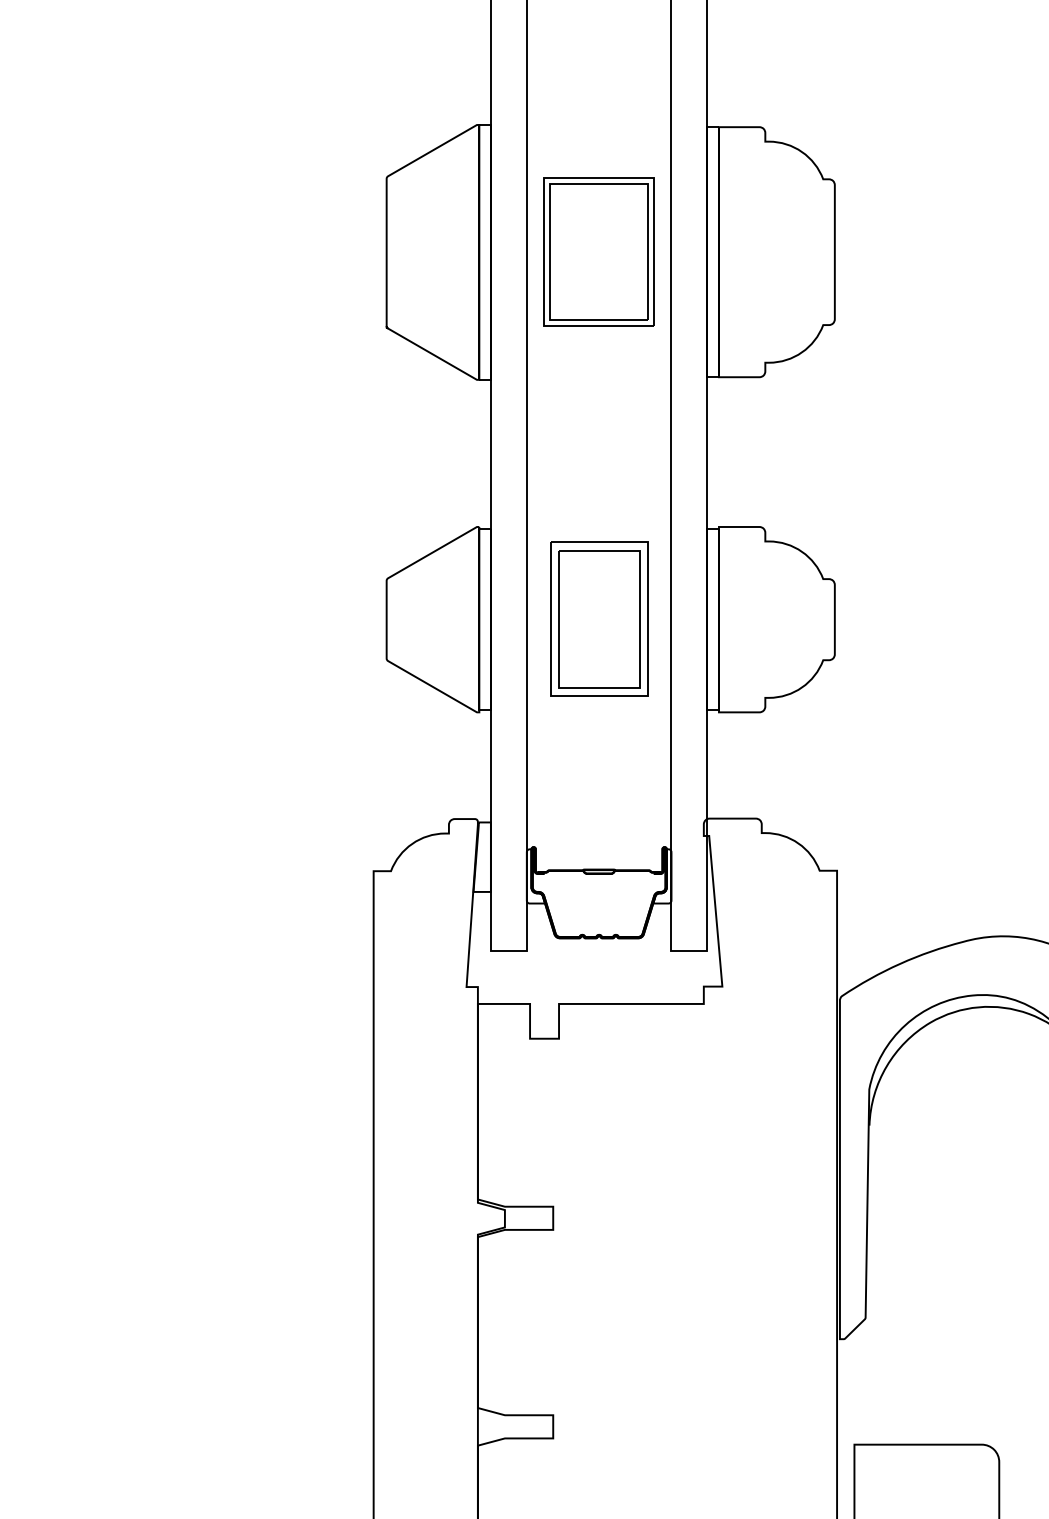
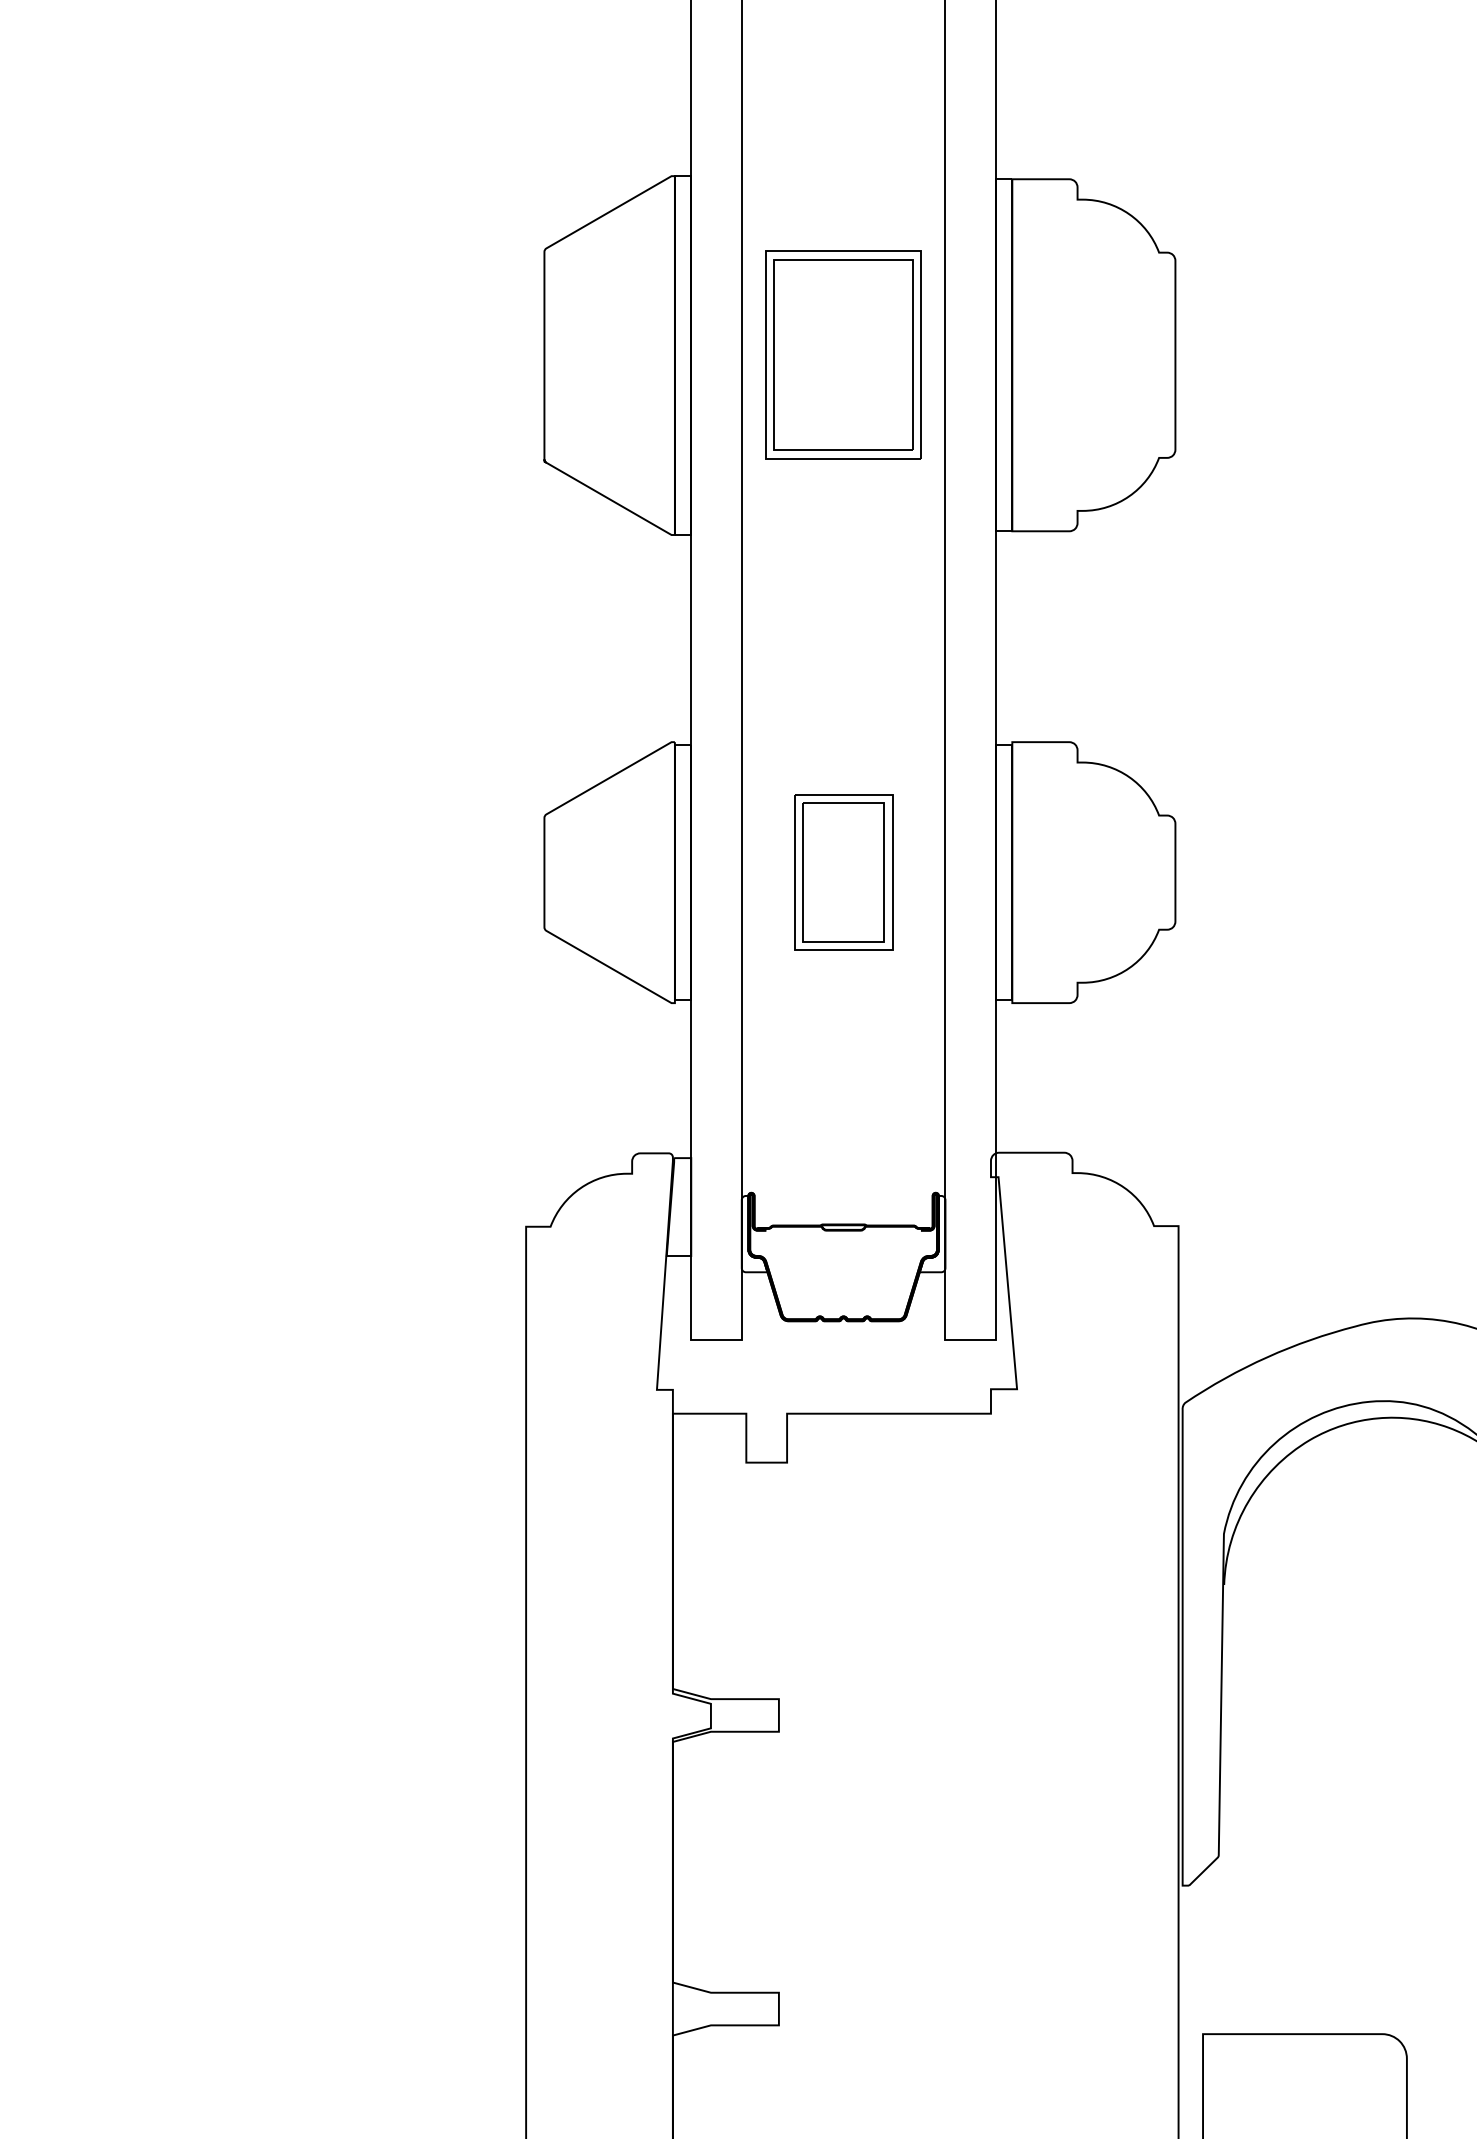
part: (598, 619) -> (842, 872), size x0.71

